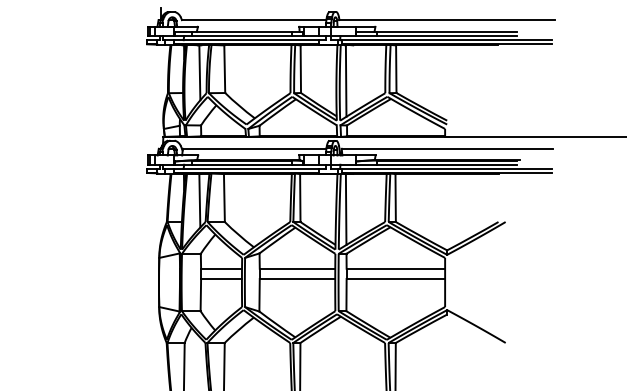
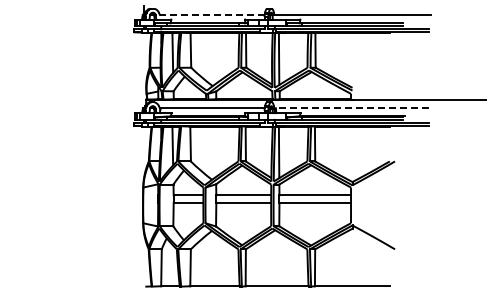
line: (254, 19) -> (212, 14), solid -> dashed
line: (447, 149) -> (352, 108), solid -> dashed

